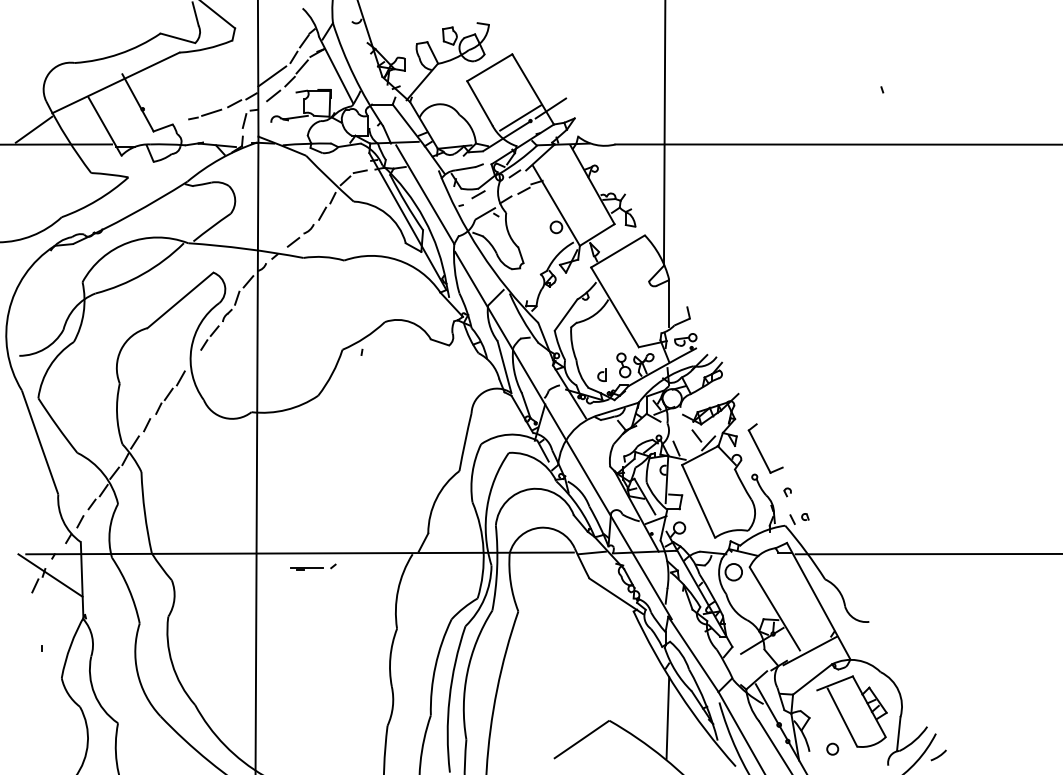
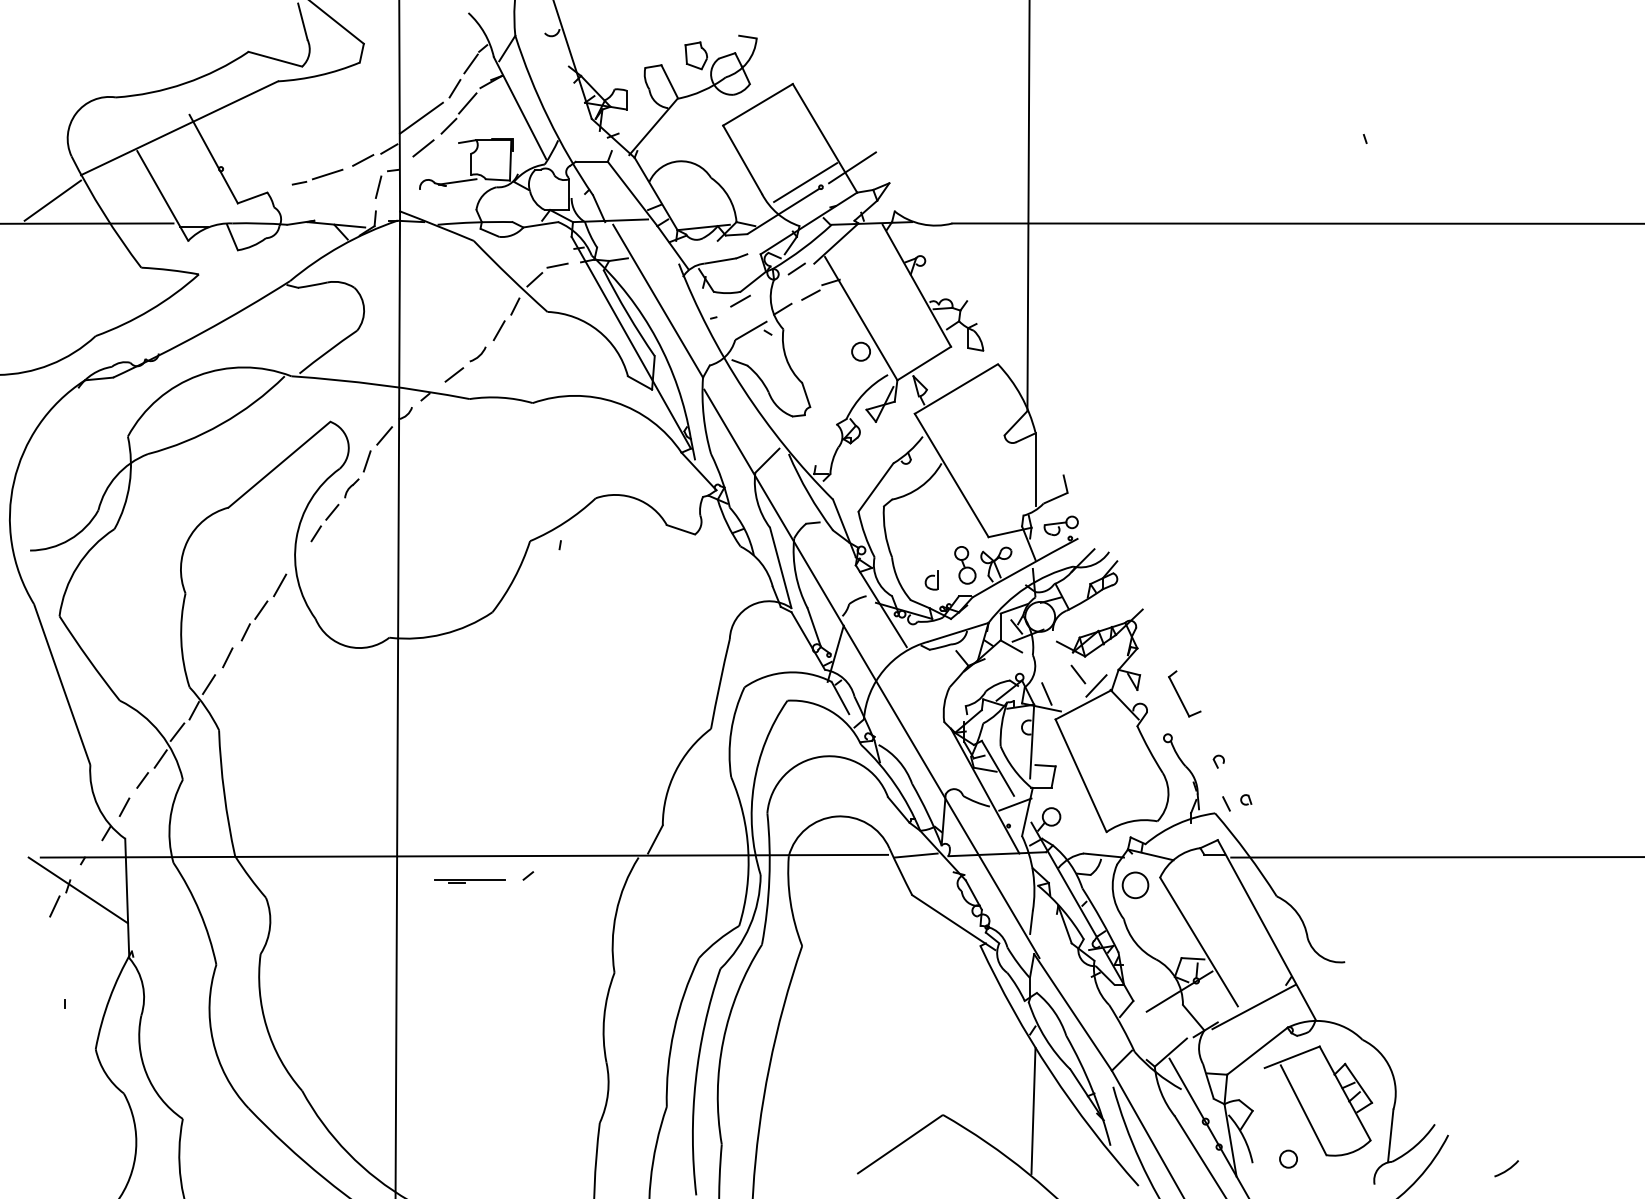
part: (765, 448) -> (1184, 693), size x0.6
part: (313, 566) -> (485, 876), size x1.4
arc: (938, 755) -> (1506, 1168), moved

